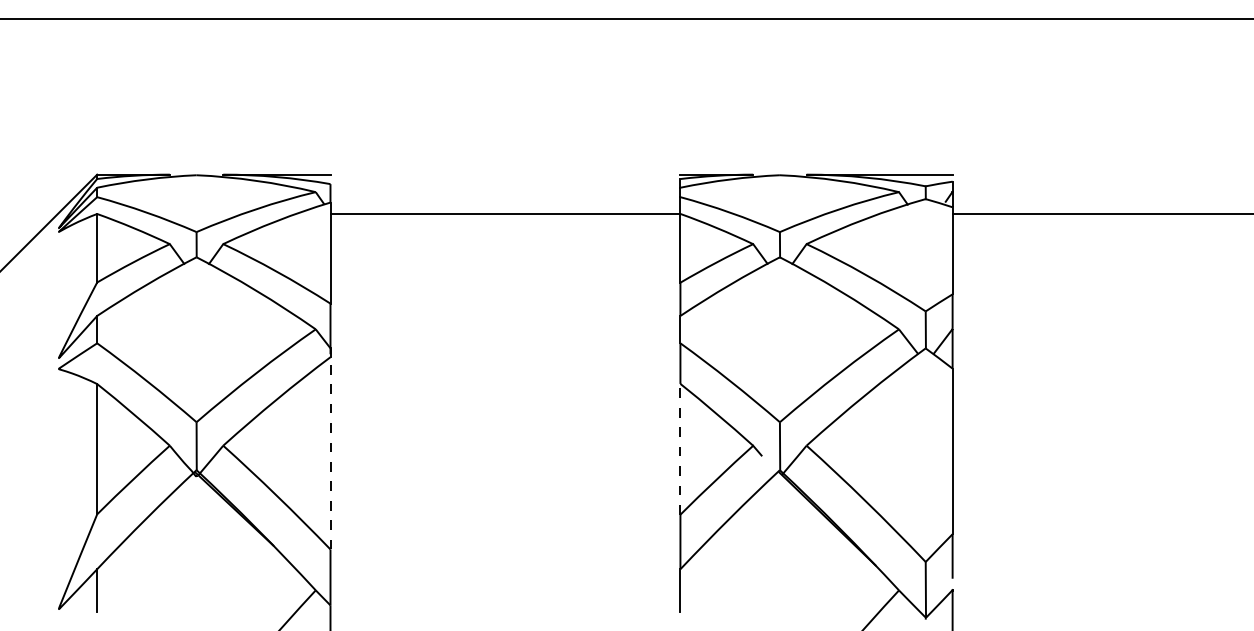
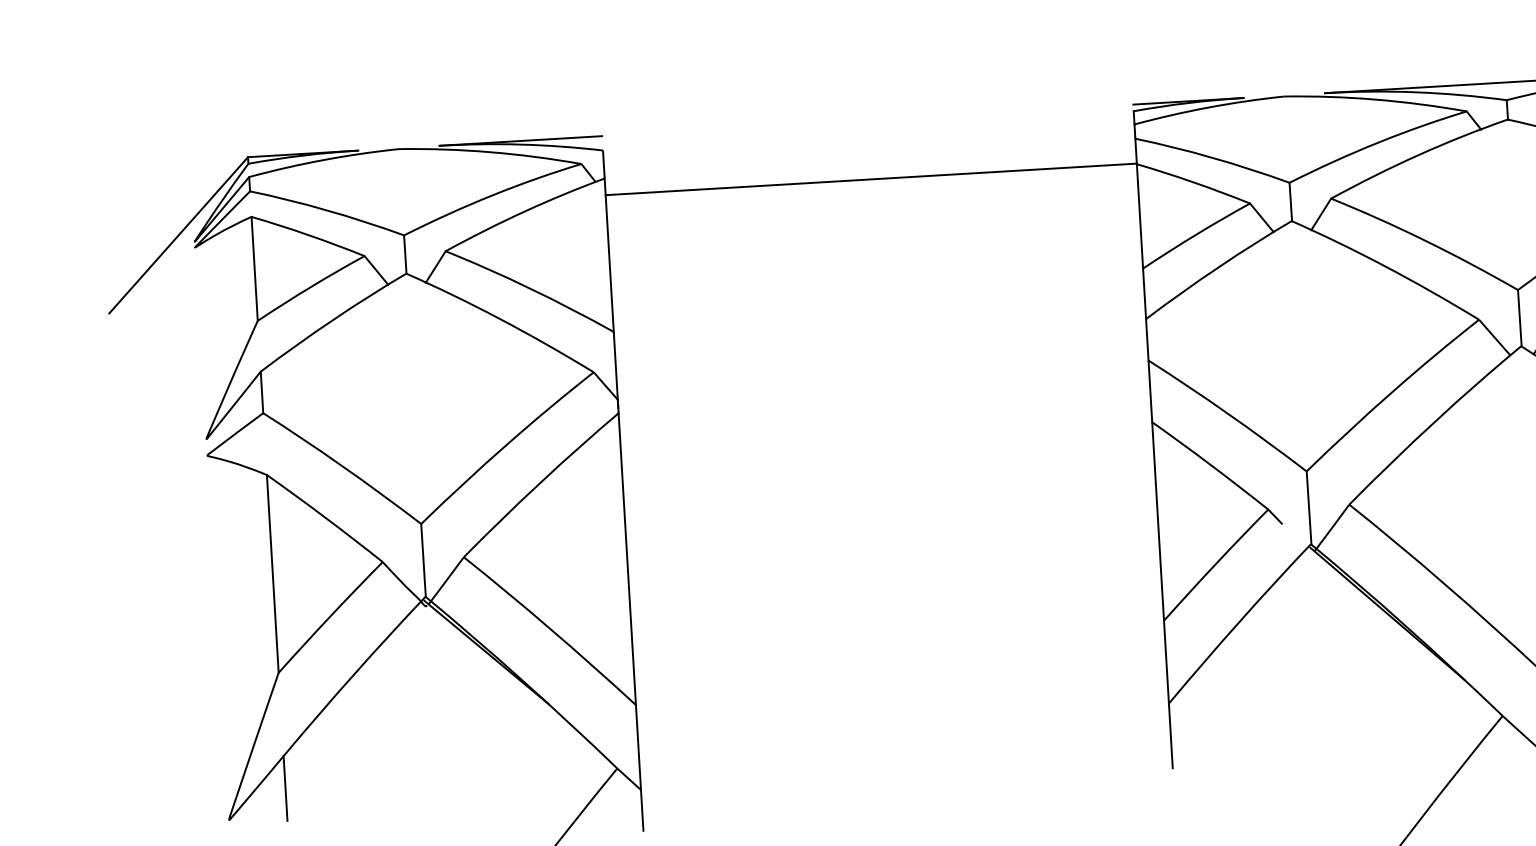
line: (680, 448) -> (1158, 520), dashed -> solid
line: (330, 452) -> (627, 557), dashed -> solid

